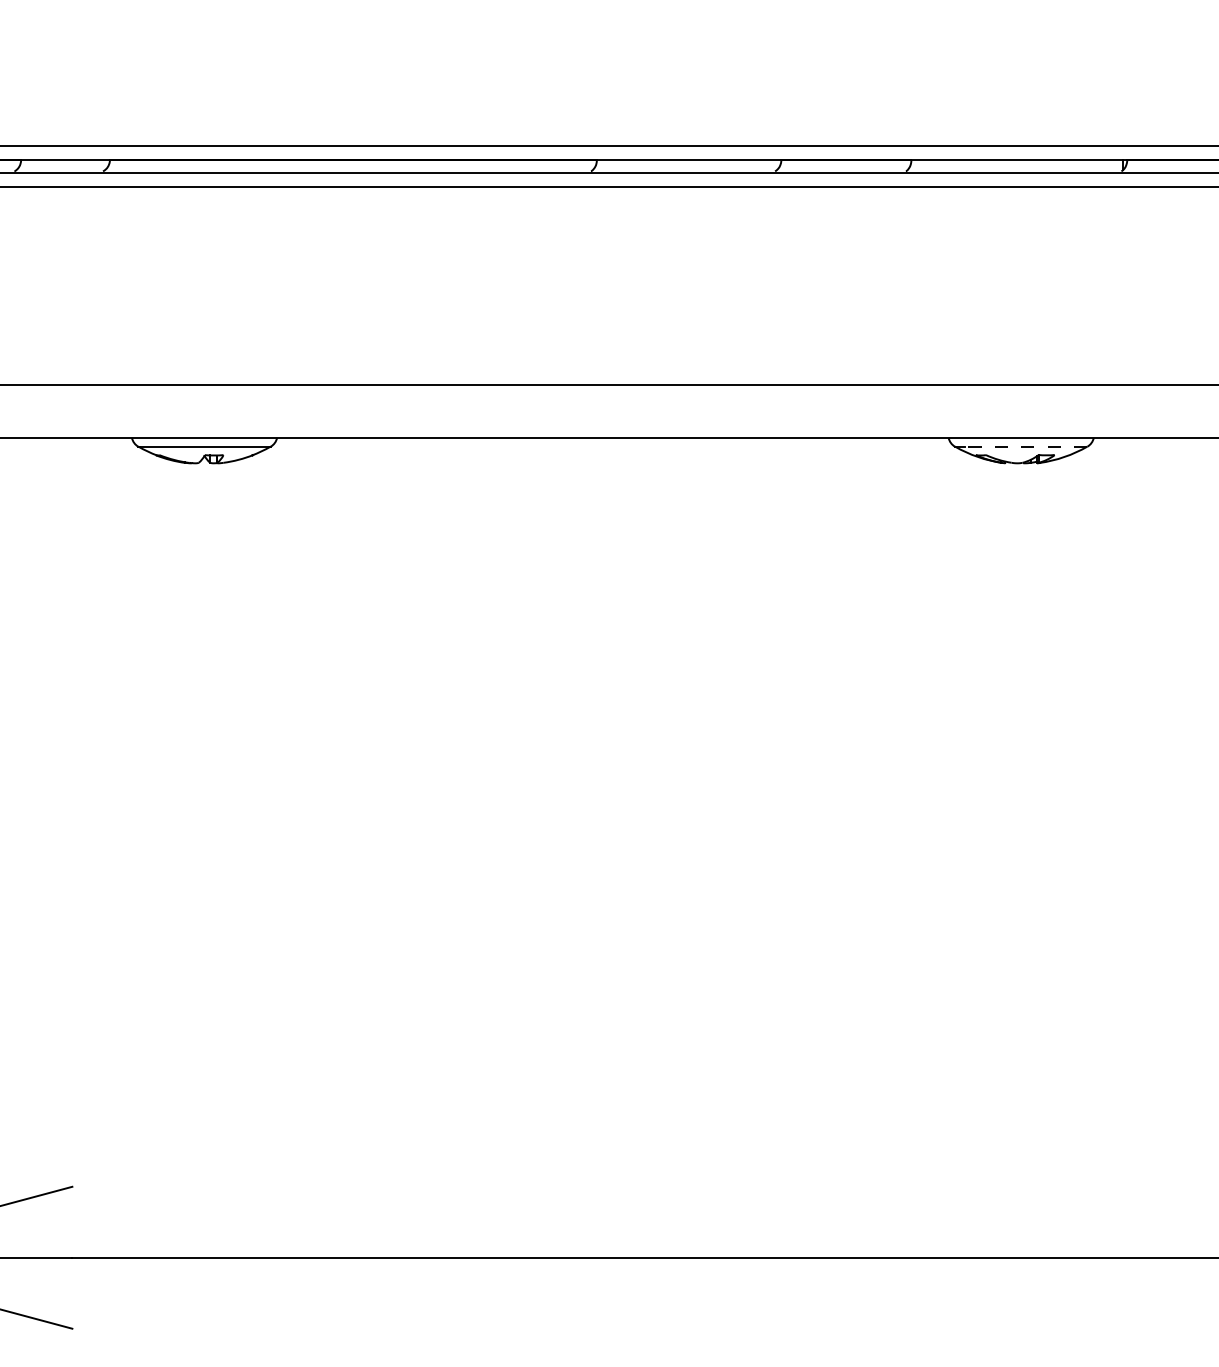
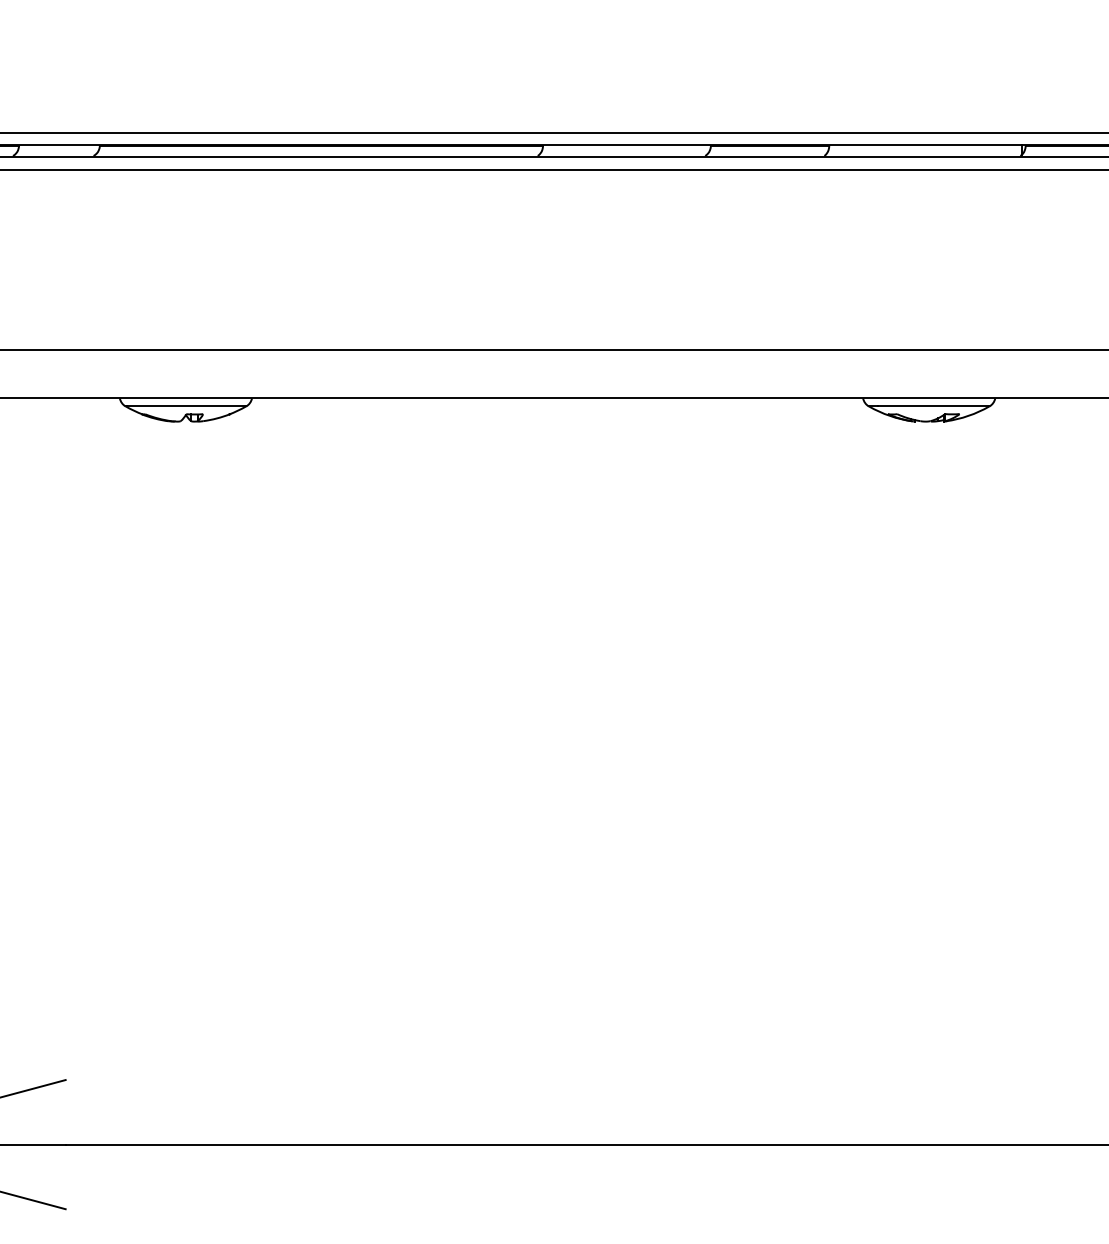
line: (1025, 446) -> (933, 406), dashed -> solid

